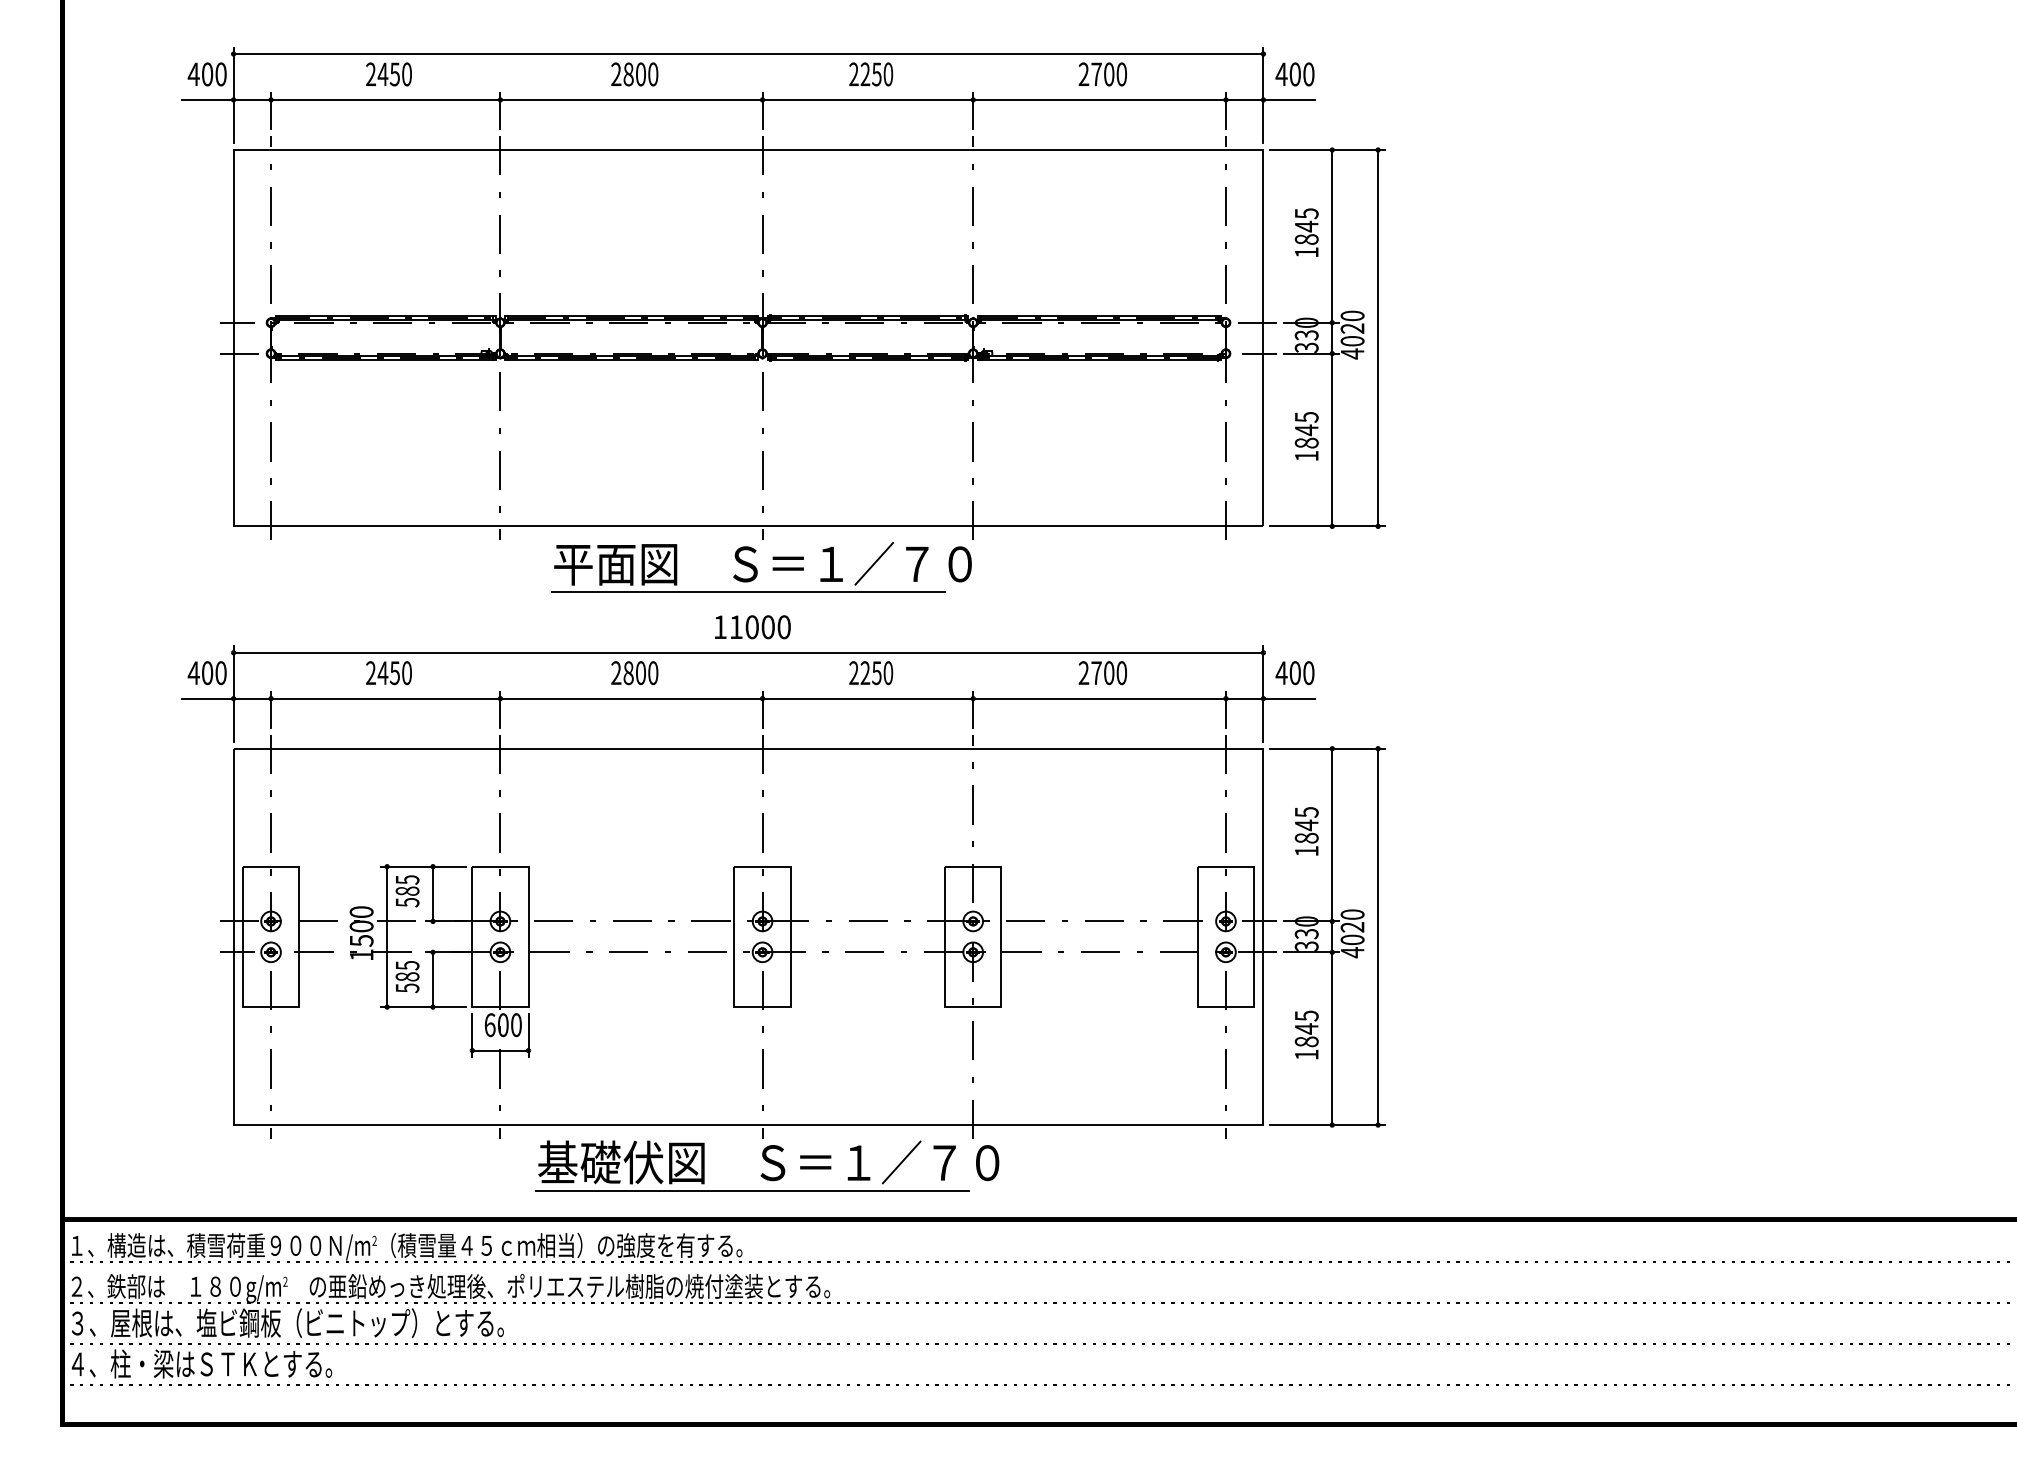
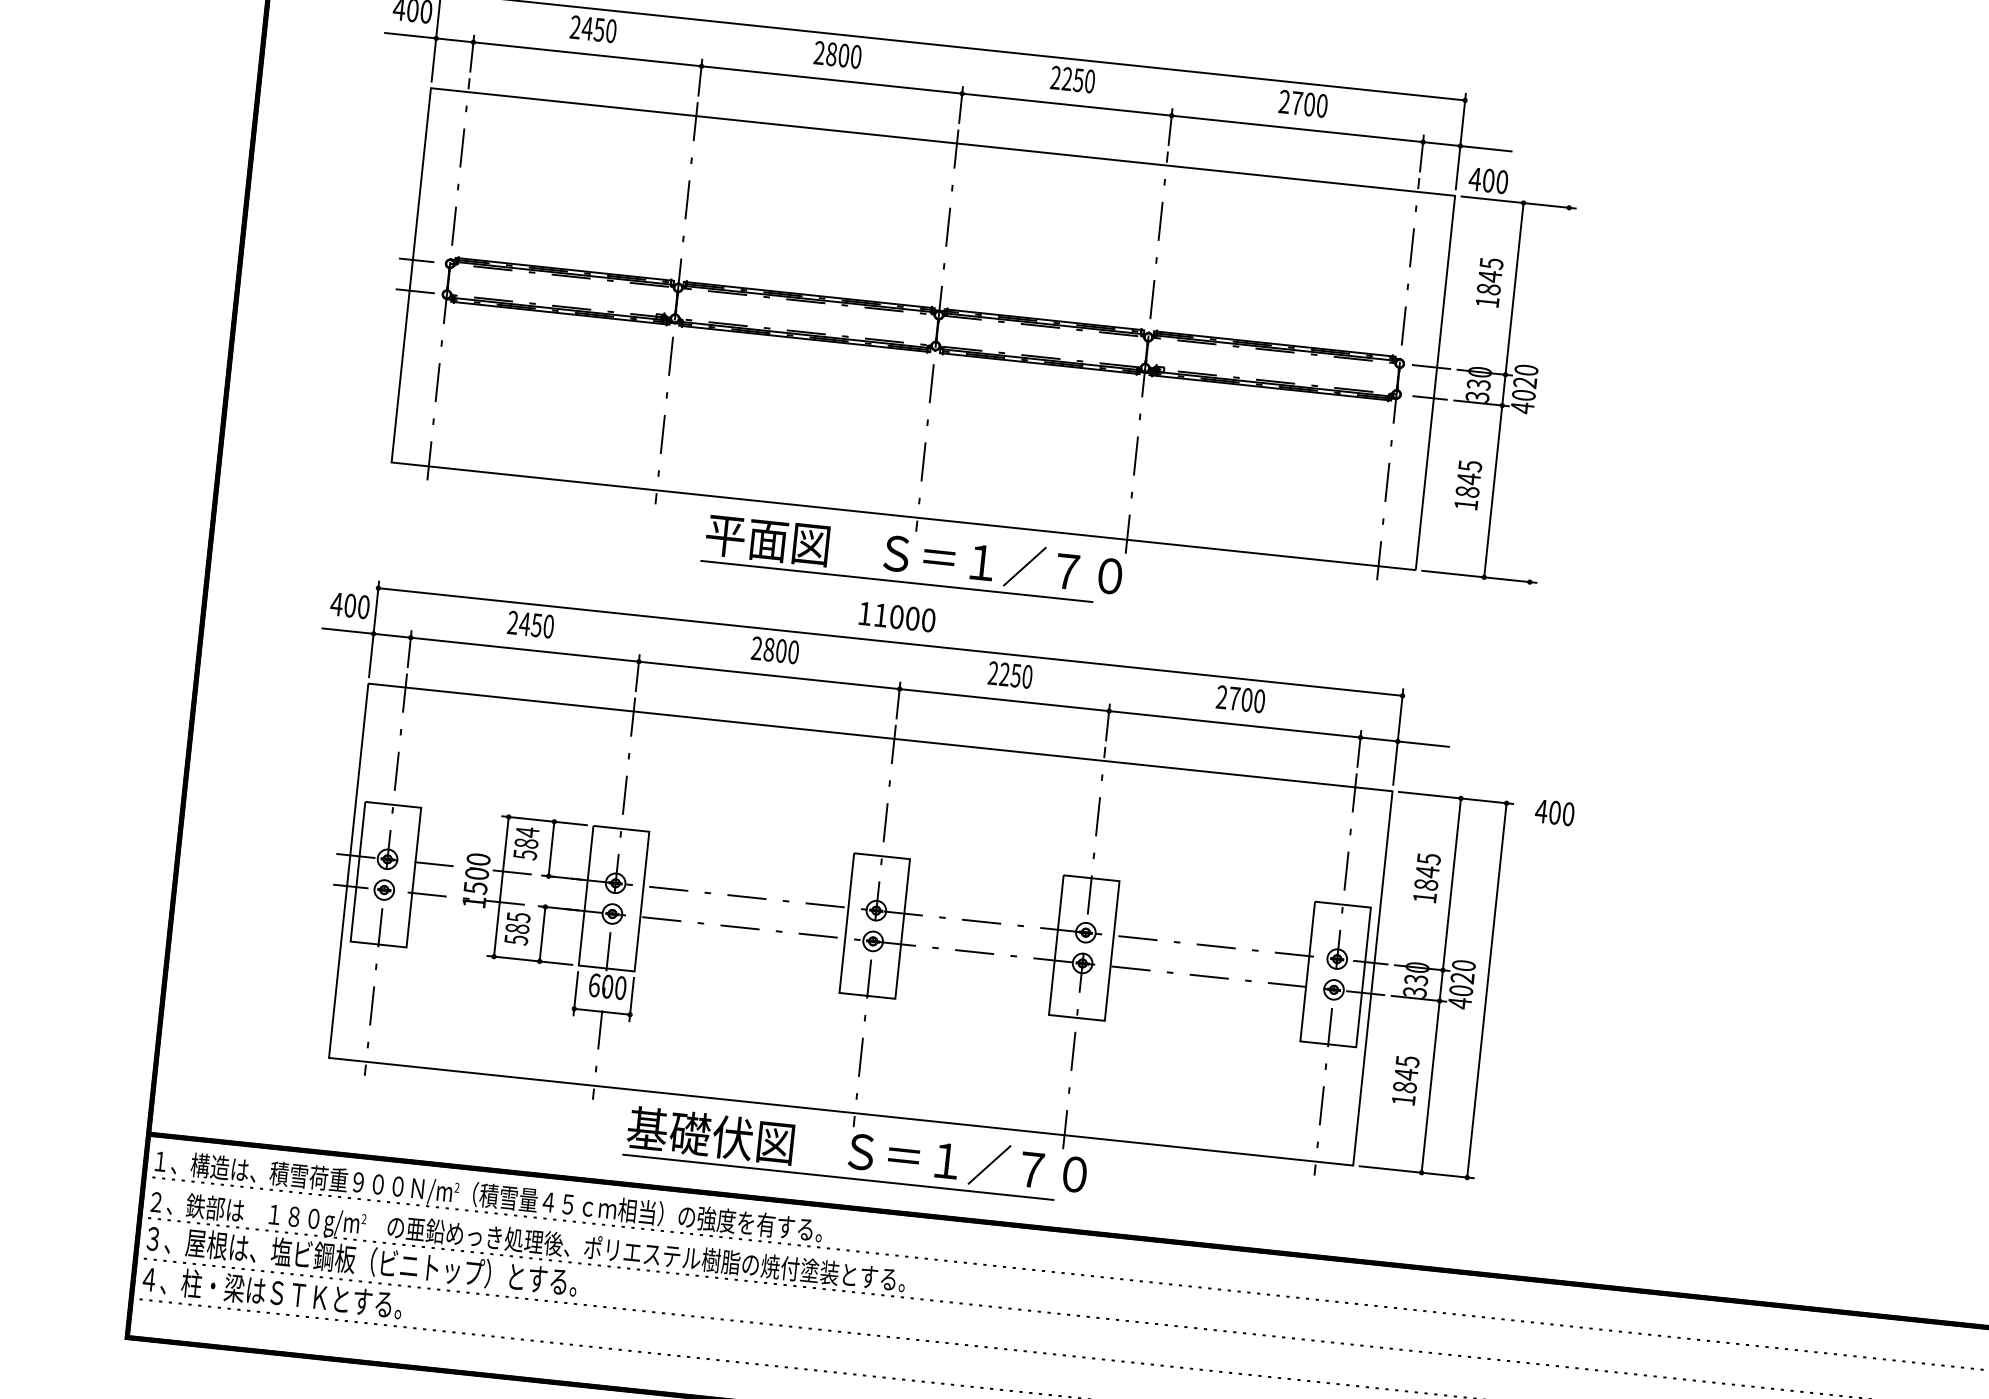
text: (1294, 74) -> (1487, 180), moved
line: (1378, 338) -> (1549, 395), removed
text: (1294, 673) -> (1554, 813), moved
text: (407, 879) -> (527, 831), 585 -> 584

